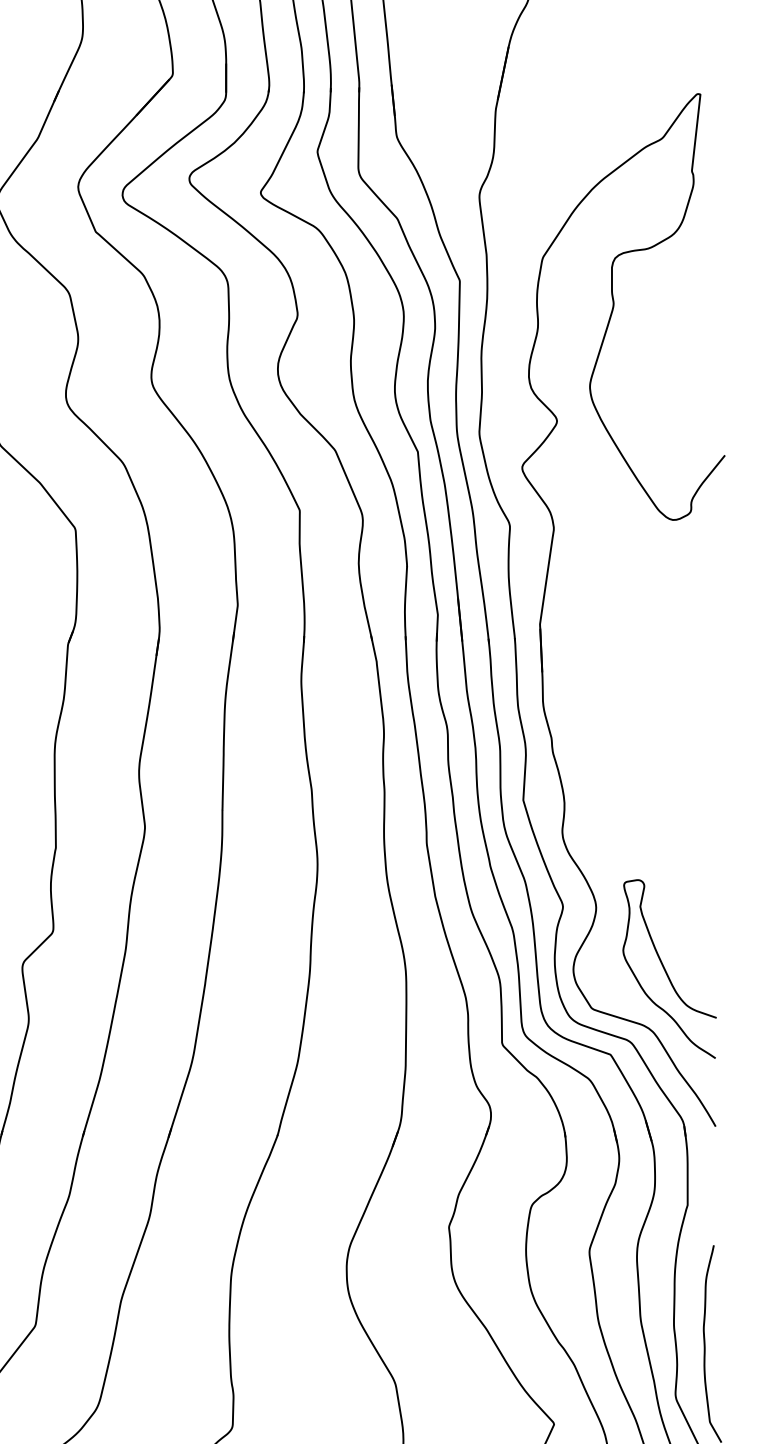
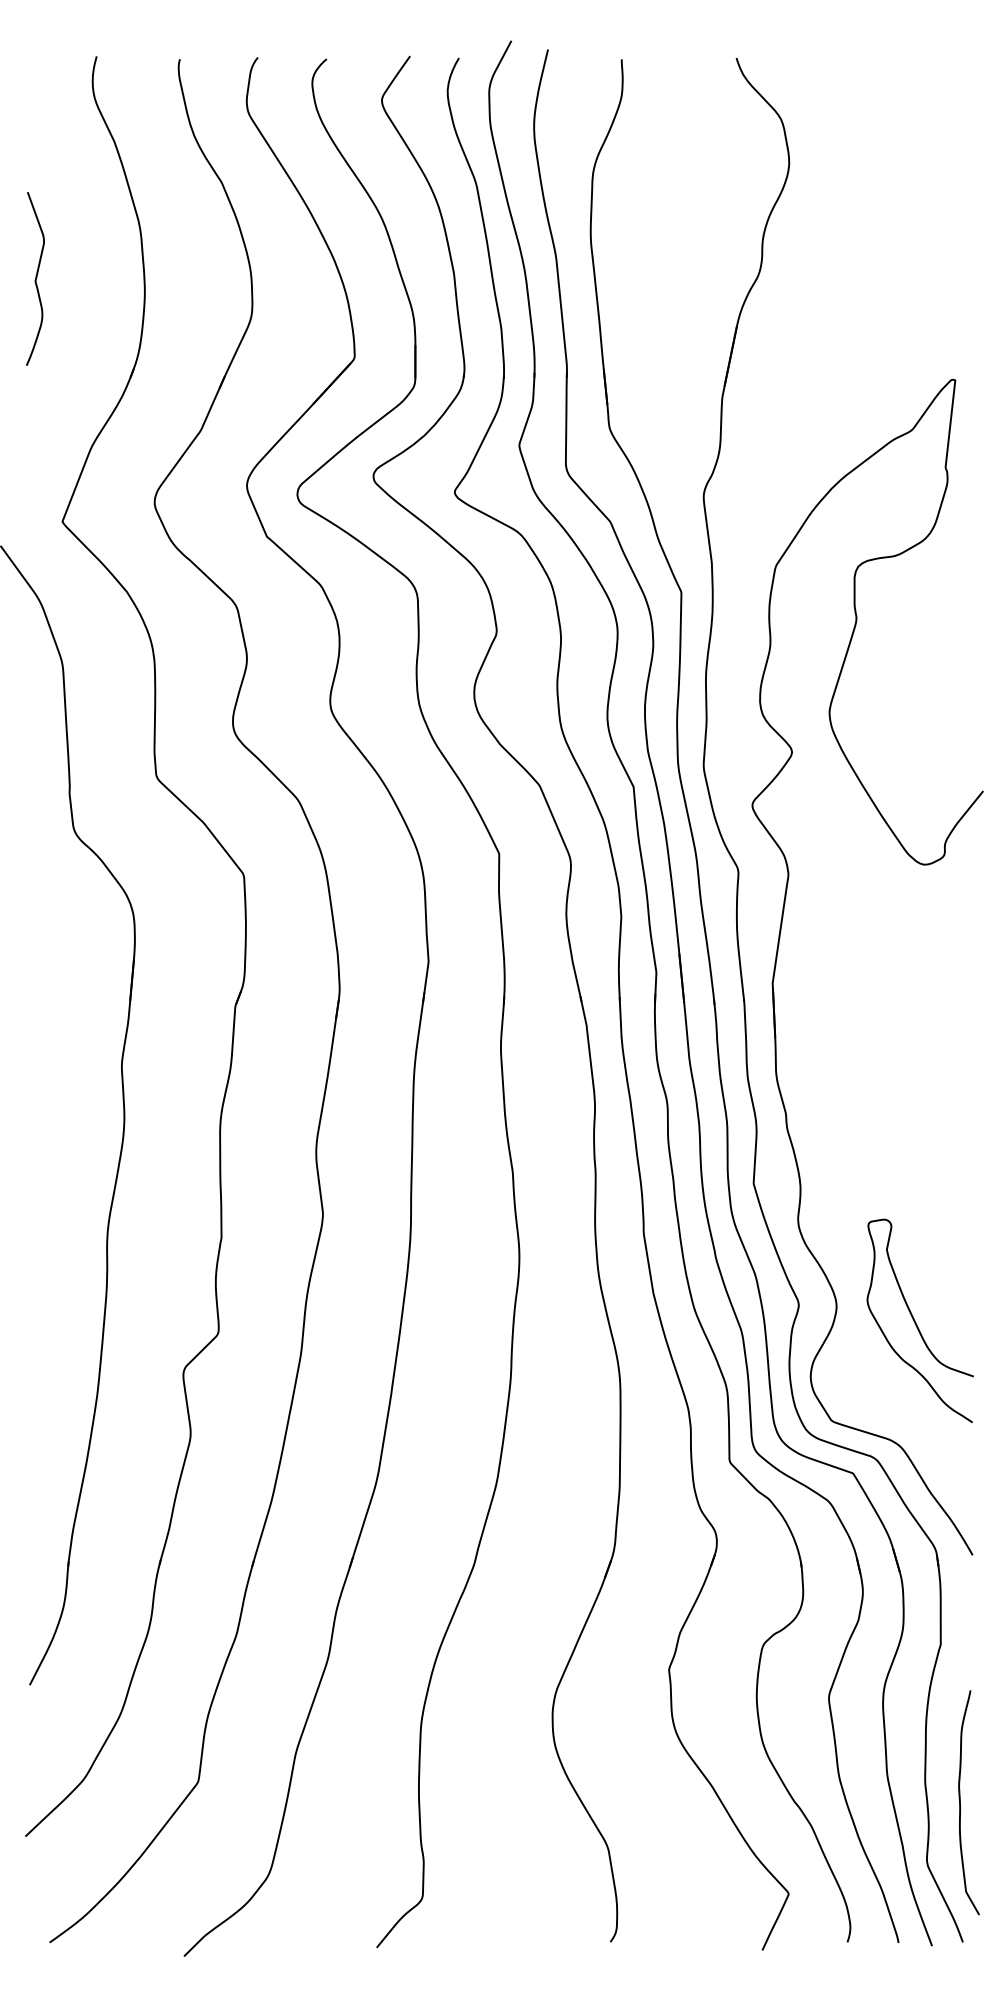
curve: (666, 970) -> (916, 1322), moved

